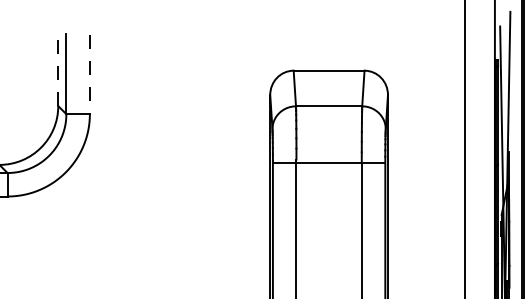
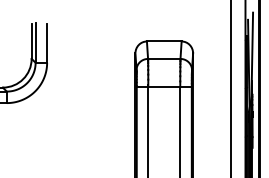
line: (57, 70) -> (31, 41), dashed -> solid
line: (90, 74) -> (47, 43), dashed -> solid

